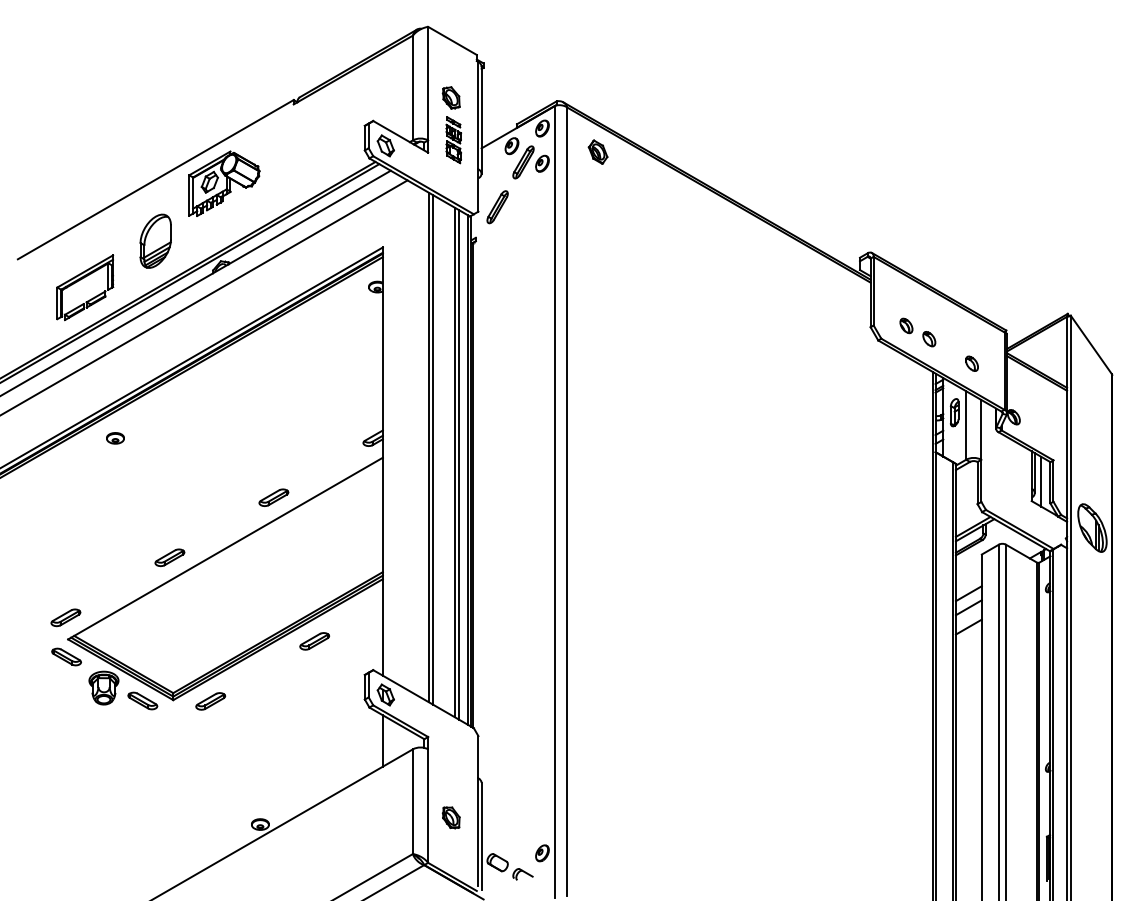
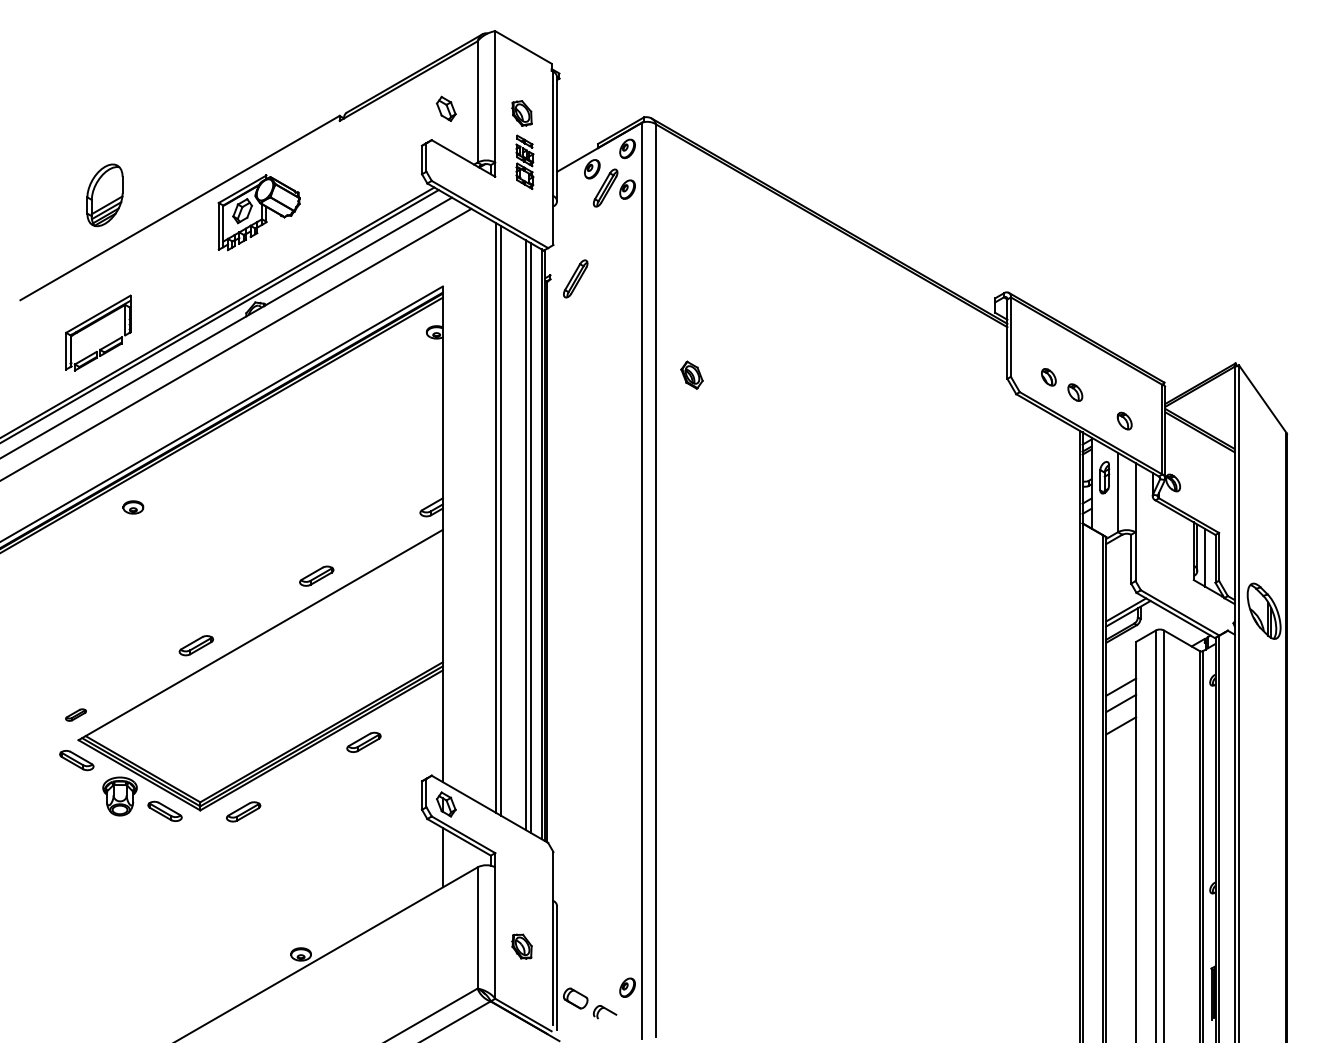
part: (385, 145) -> (445, 108), moved
part: (597, 151) -> (691, 374), moved
part: (497, 206) -> (575, 278), moved
part: (155, 241) -> (104, 195), moved
part: (65, 617) -> (75, 714), size x0.6

